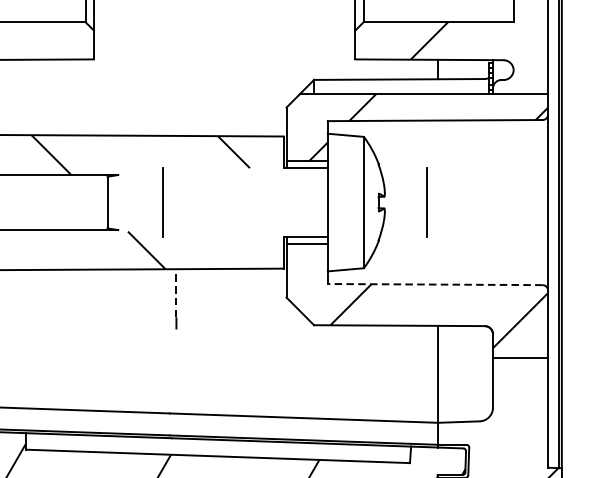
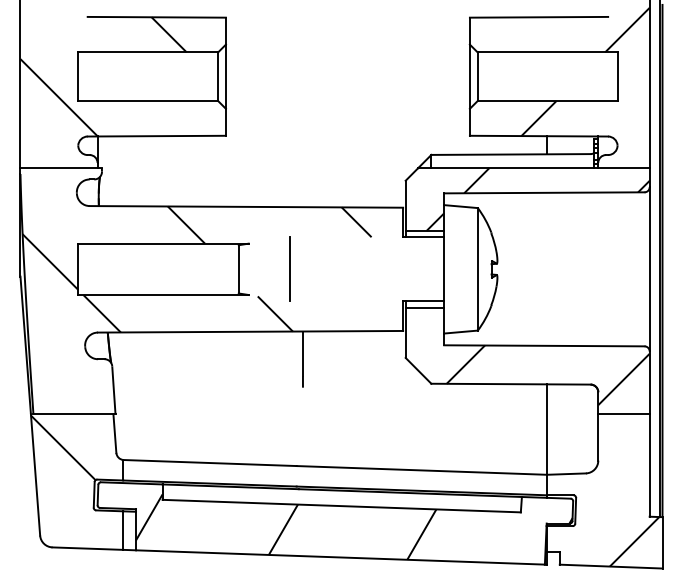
line: (426, 201) -> (536, 268), removed
line: (434, 284) -> (543, 345), dashed -> solid
line: (175, 292) -> (302, 353), dashed -> solid

